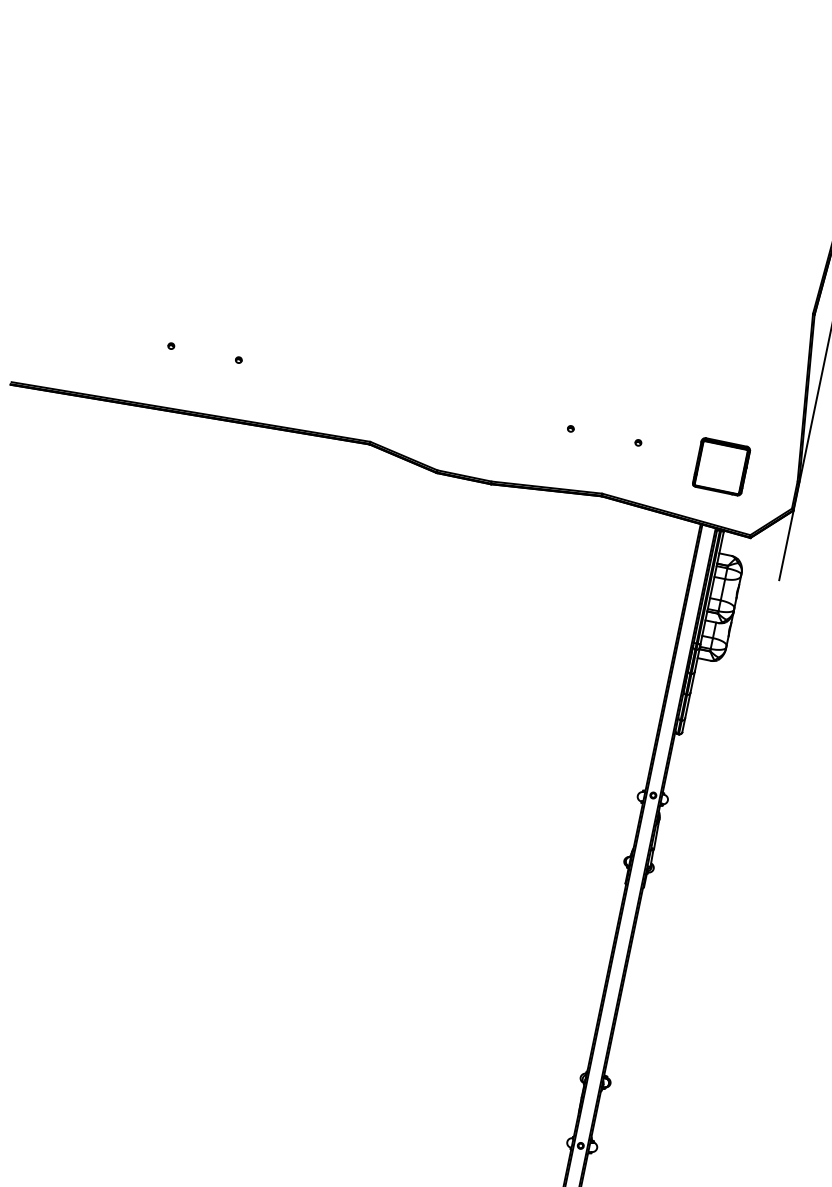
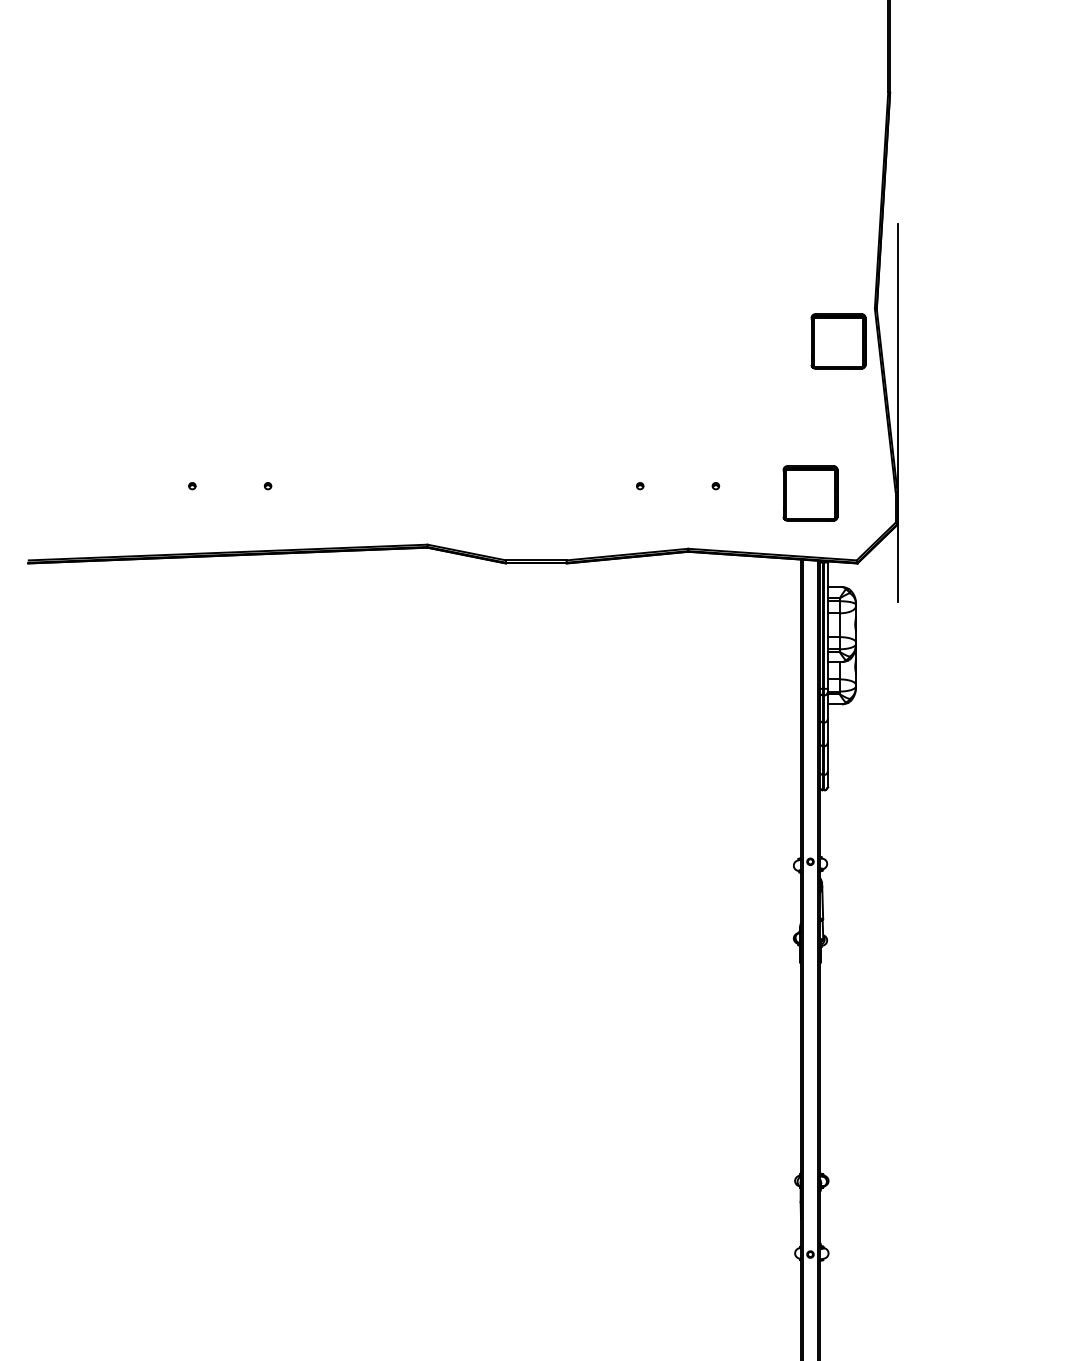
part: (774, 336) -> (838, 341), added

